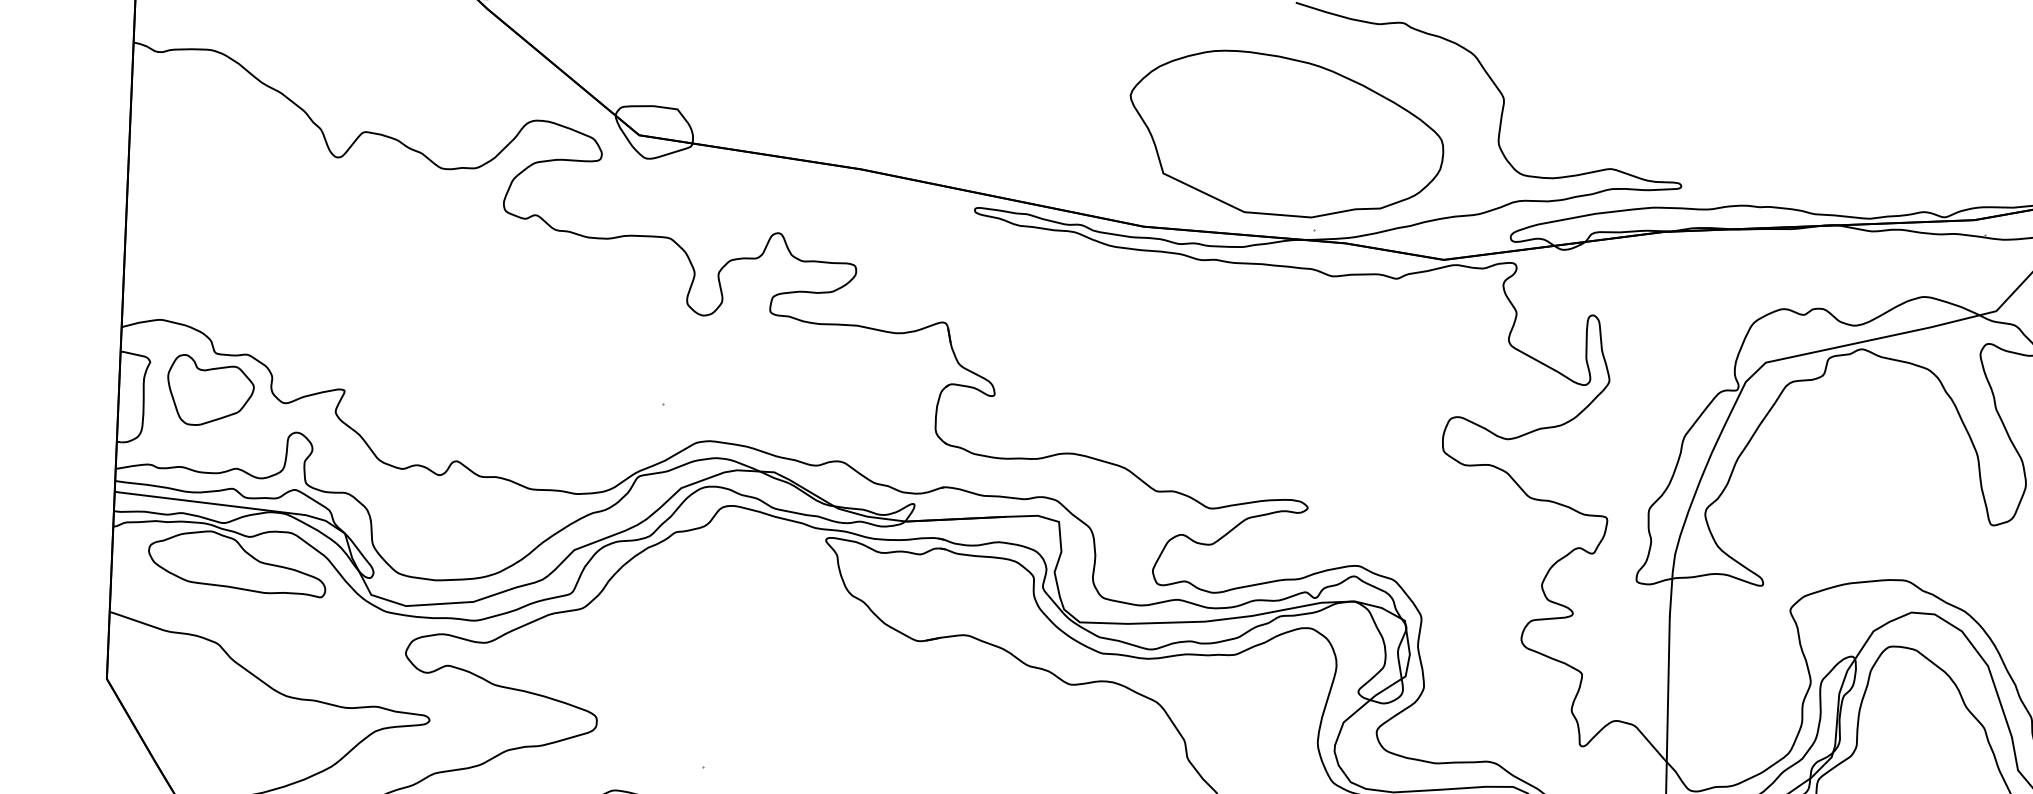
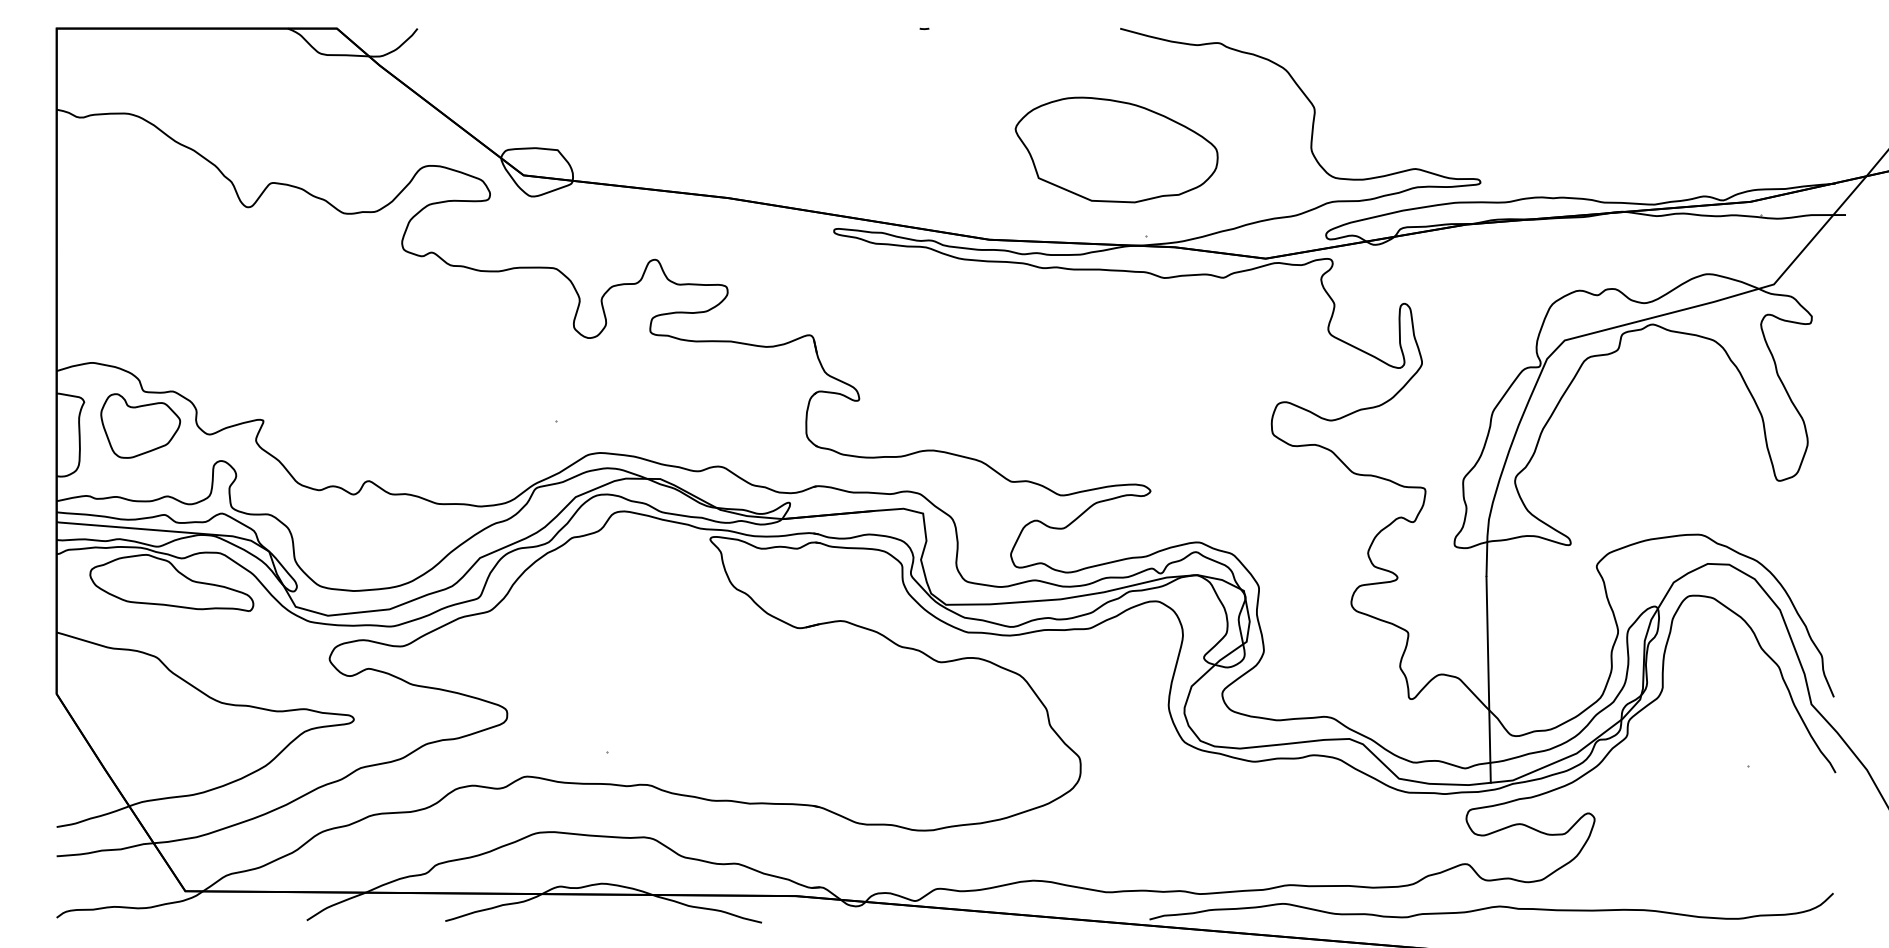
part: (1286, 134) -> (1116, 149), size x0.7

